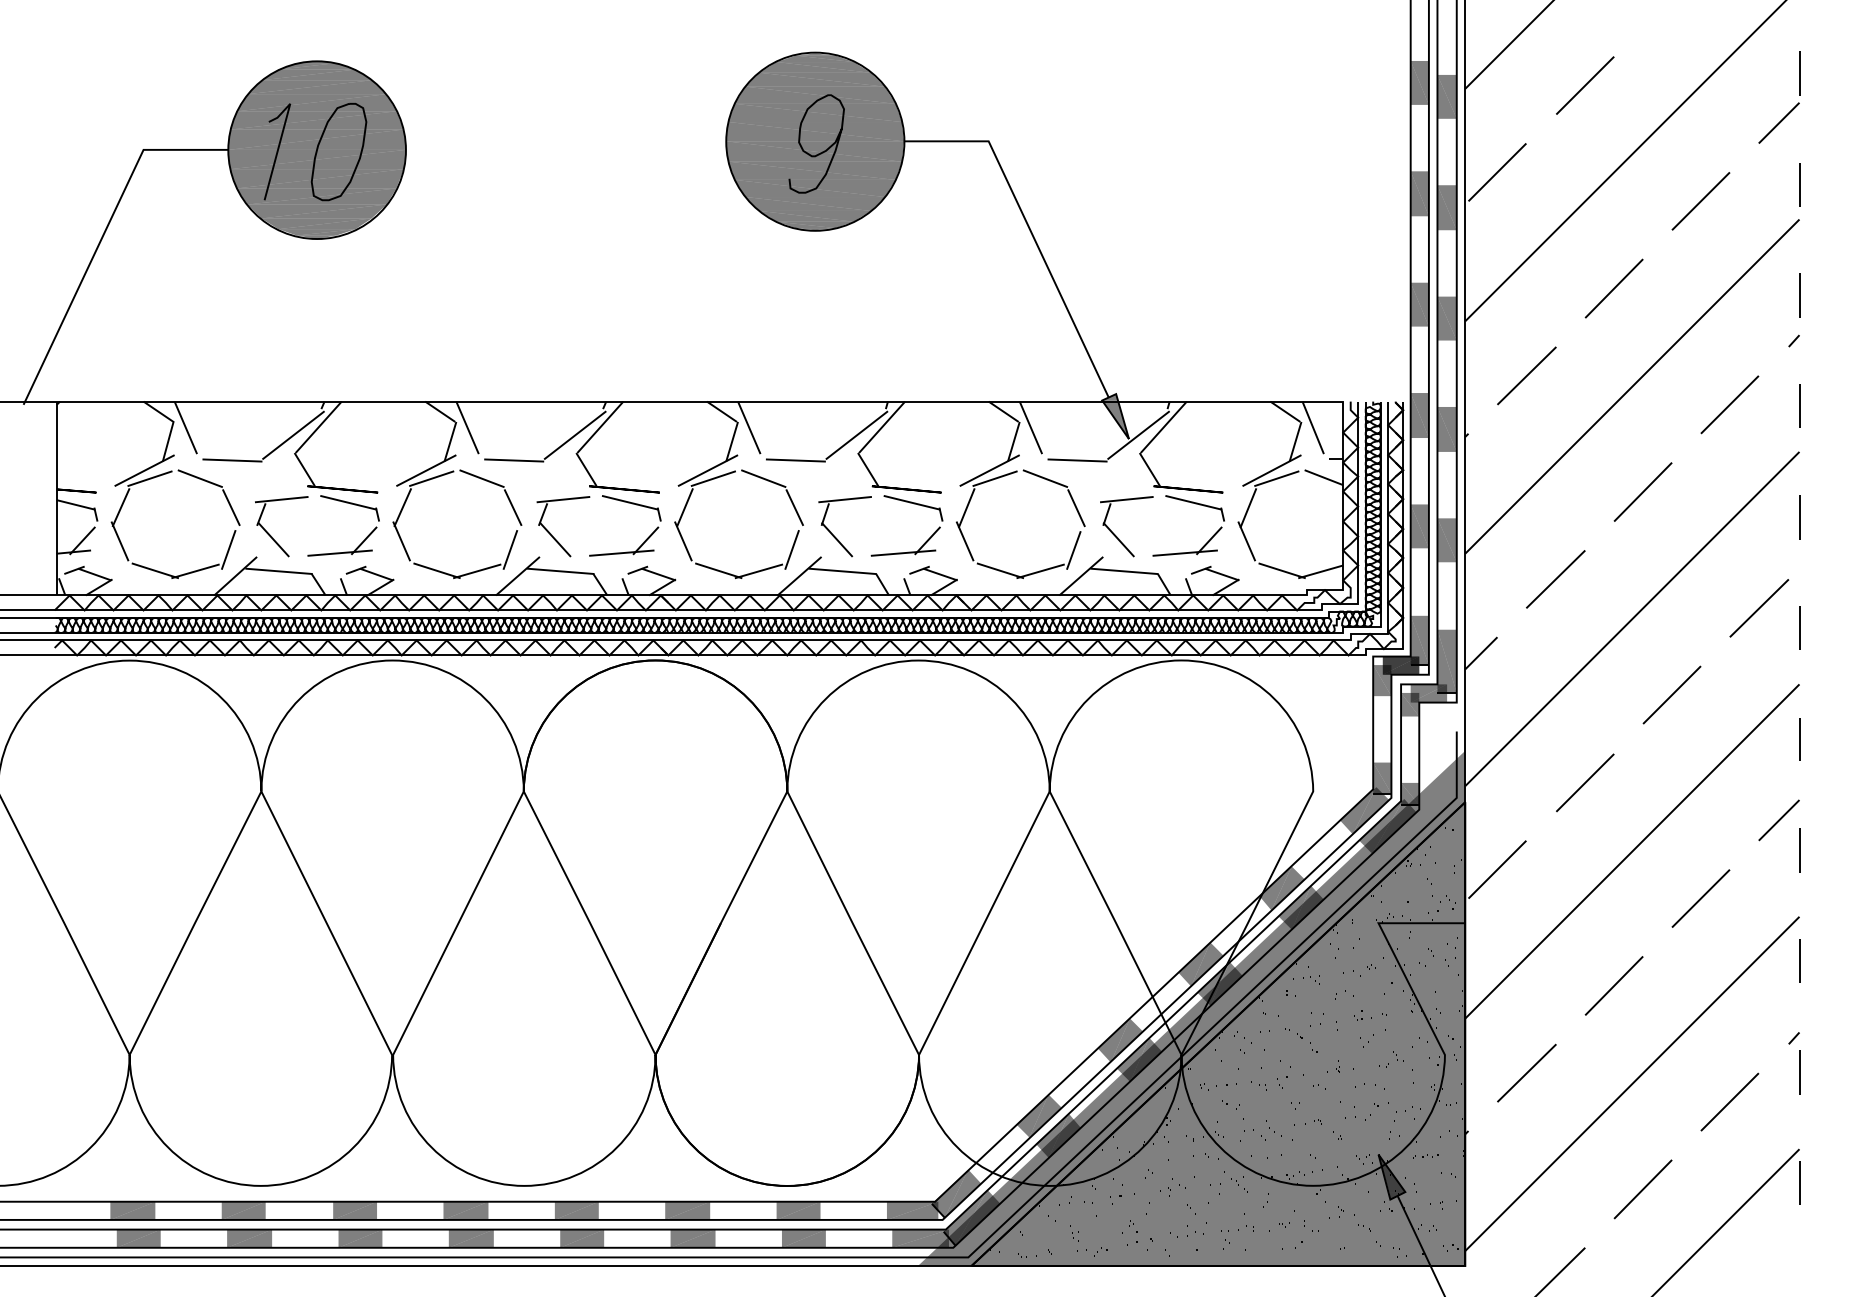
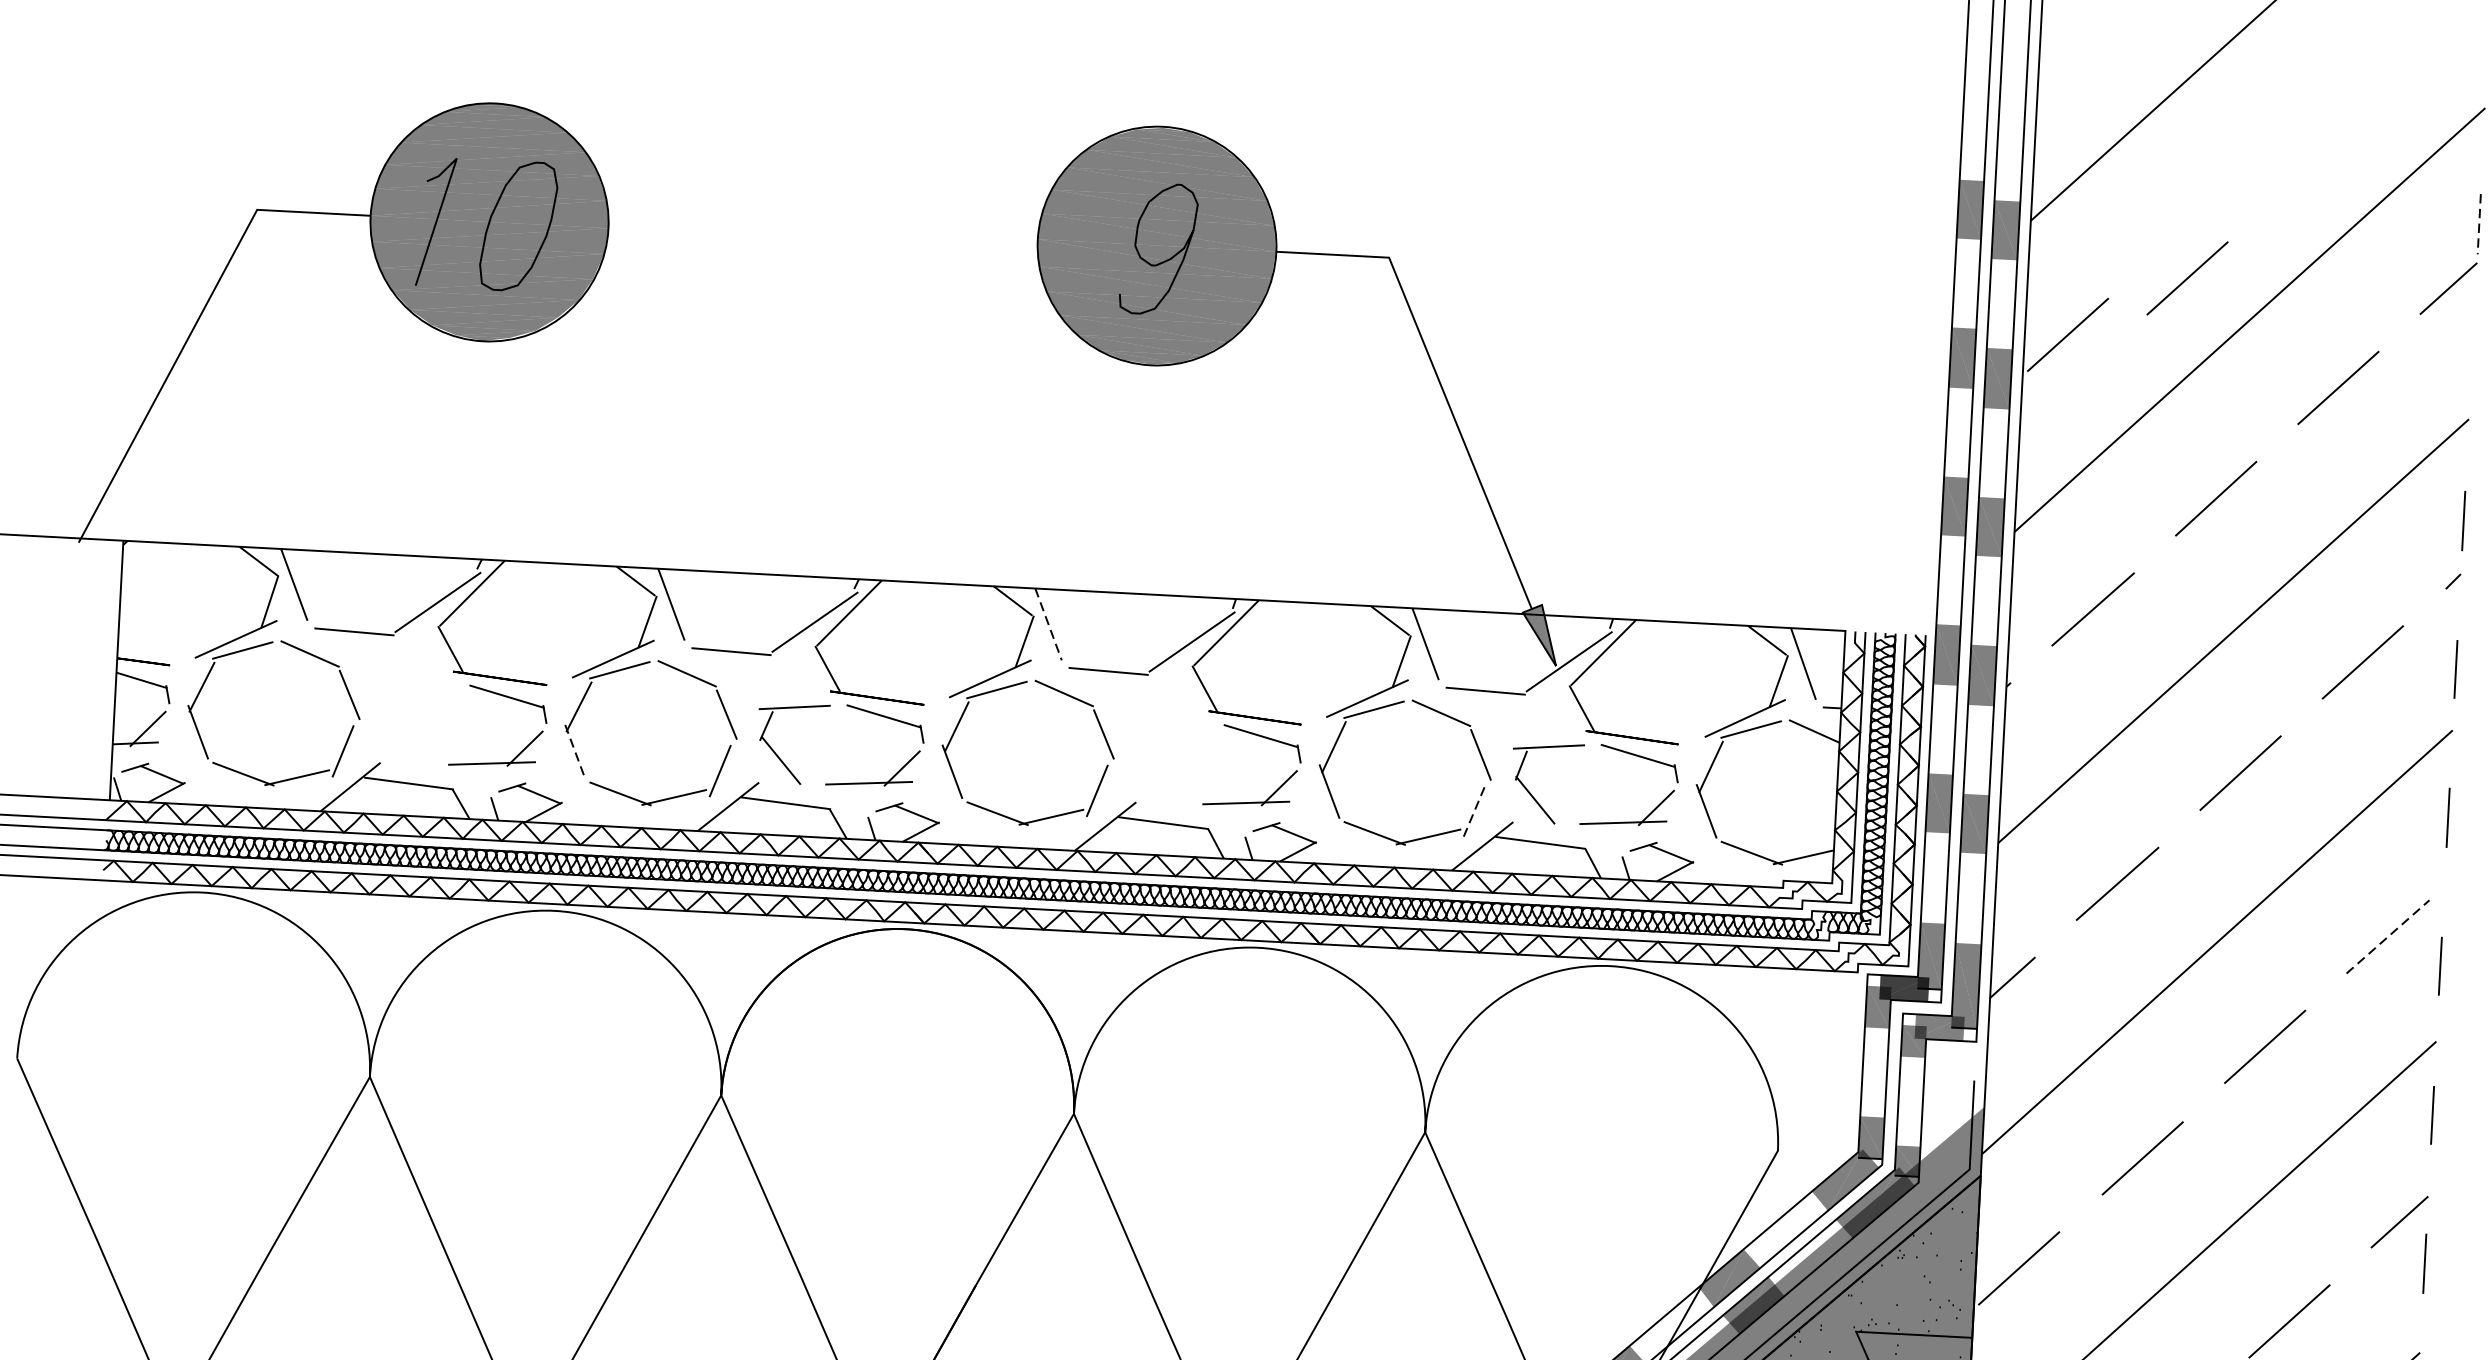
line: (1799, 74) -> (2479, 225), solid -> dashed
line: (1585, 85) -> (2187, 278), moved
line: (1799, 184) -> (2471, 372), removed
line: (749, 427) -> (1048, 623), solid -> dashed
part: (271, 535) -> (401, 735), removed
part: (834, 535) -> (1155, 774), removed
line: (401, 541) -> (575, 752), solid -> dashed
line: (1074, 550) -> (1475, 811), solid -> dashed
line: (1759, 607) -> (2388, 935), solid -> dashed

